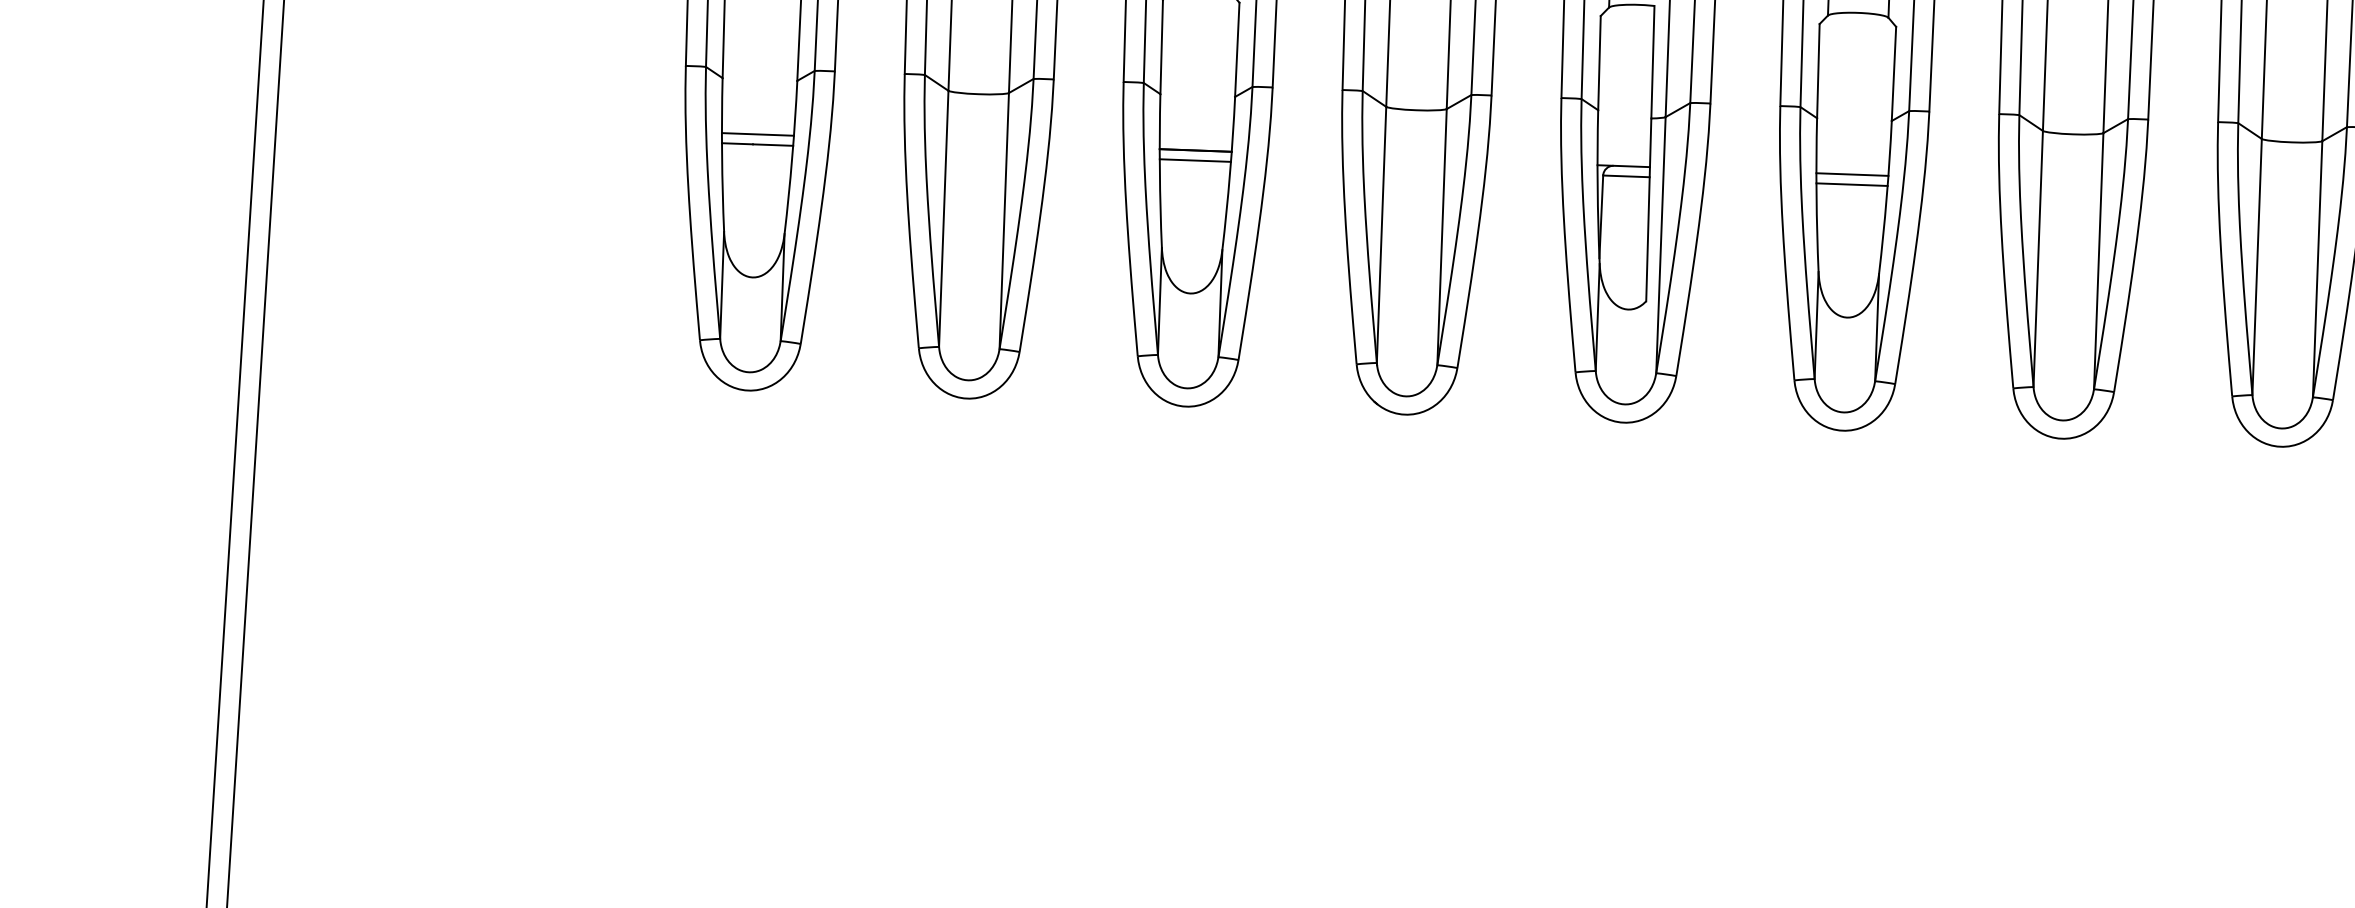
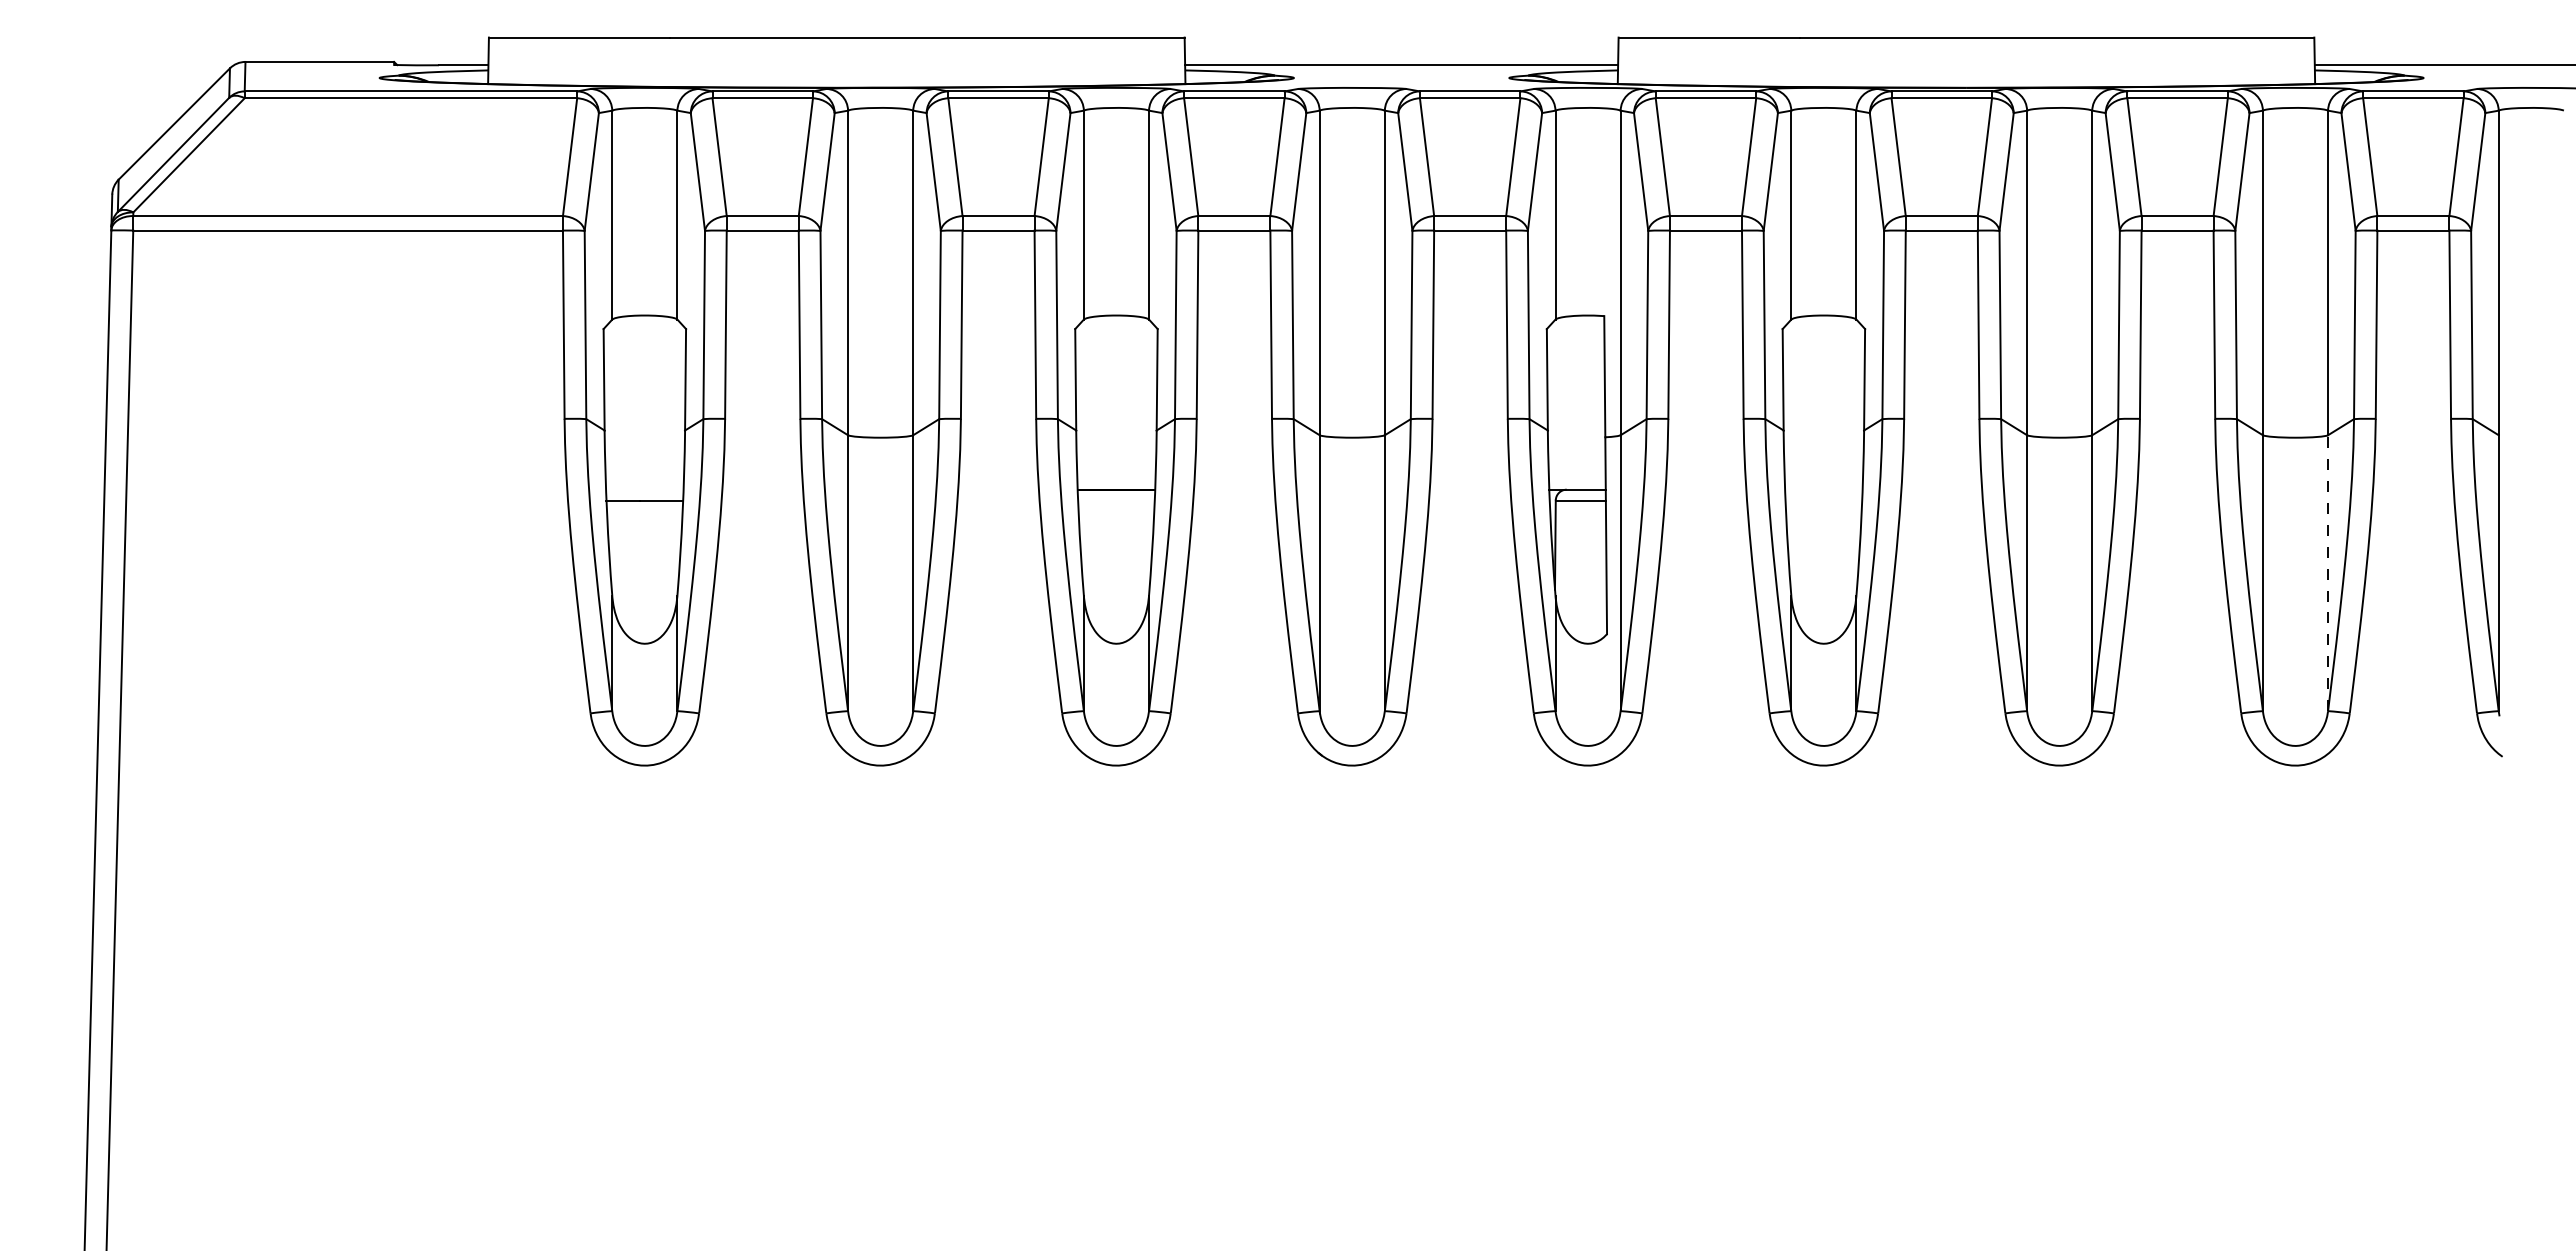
line: (757, 134) -> (644, 489), removed
line: (1195, 160) -> (1116, 500), removed
line: (1852, 174) -> (1823, 489), removed
line: (1851, 184) -> (1823, 500), removed
line: (2318, 269) -> (2328, 573), solid -> dashed

